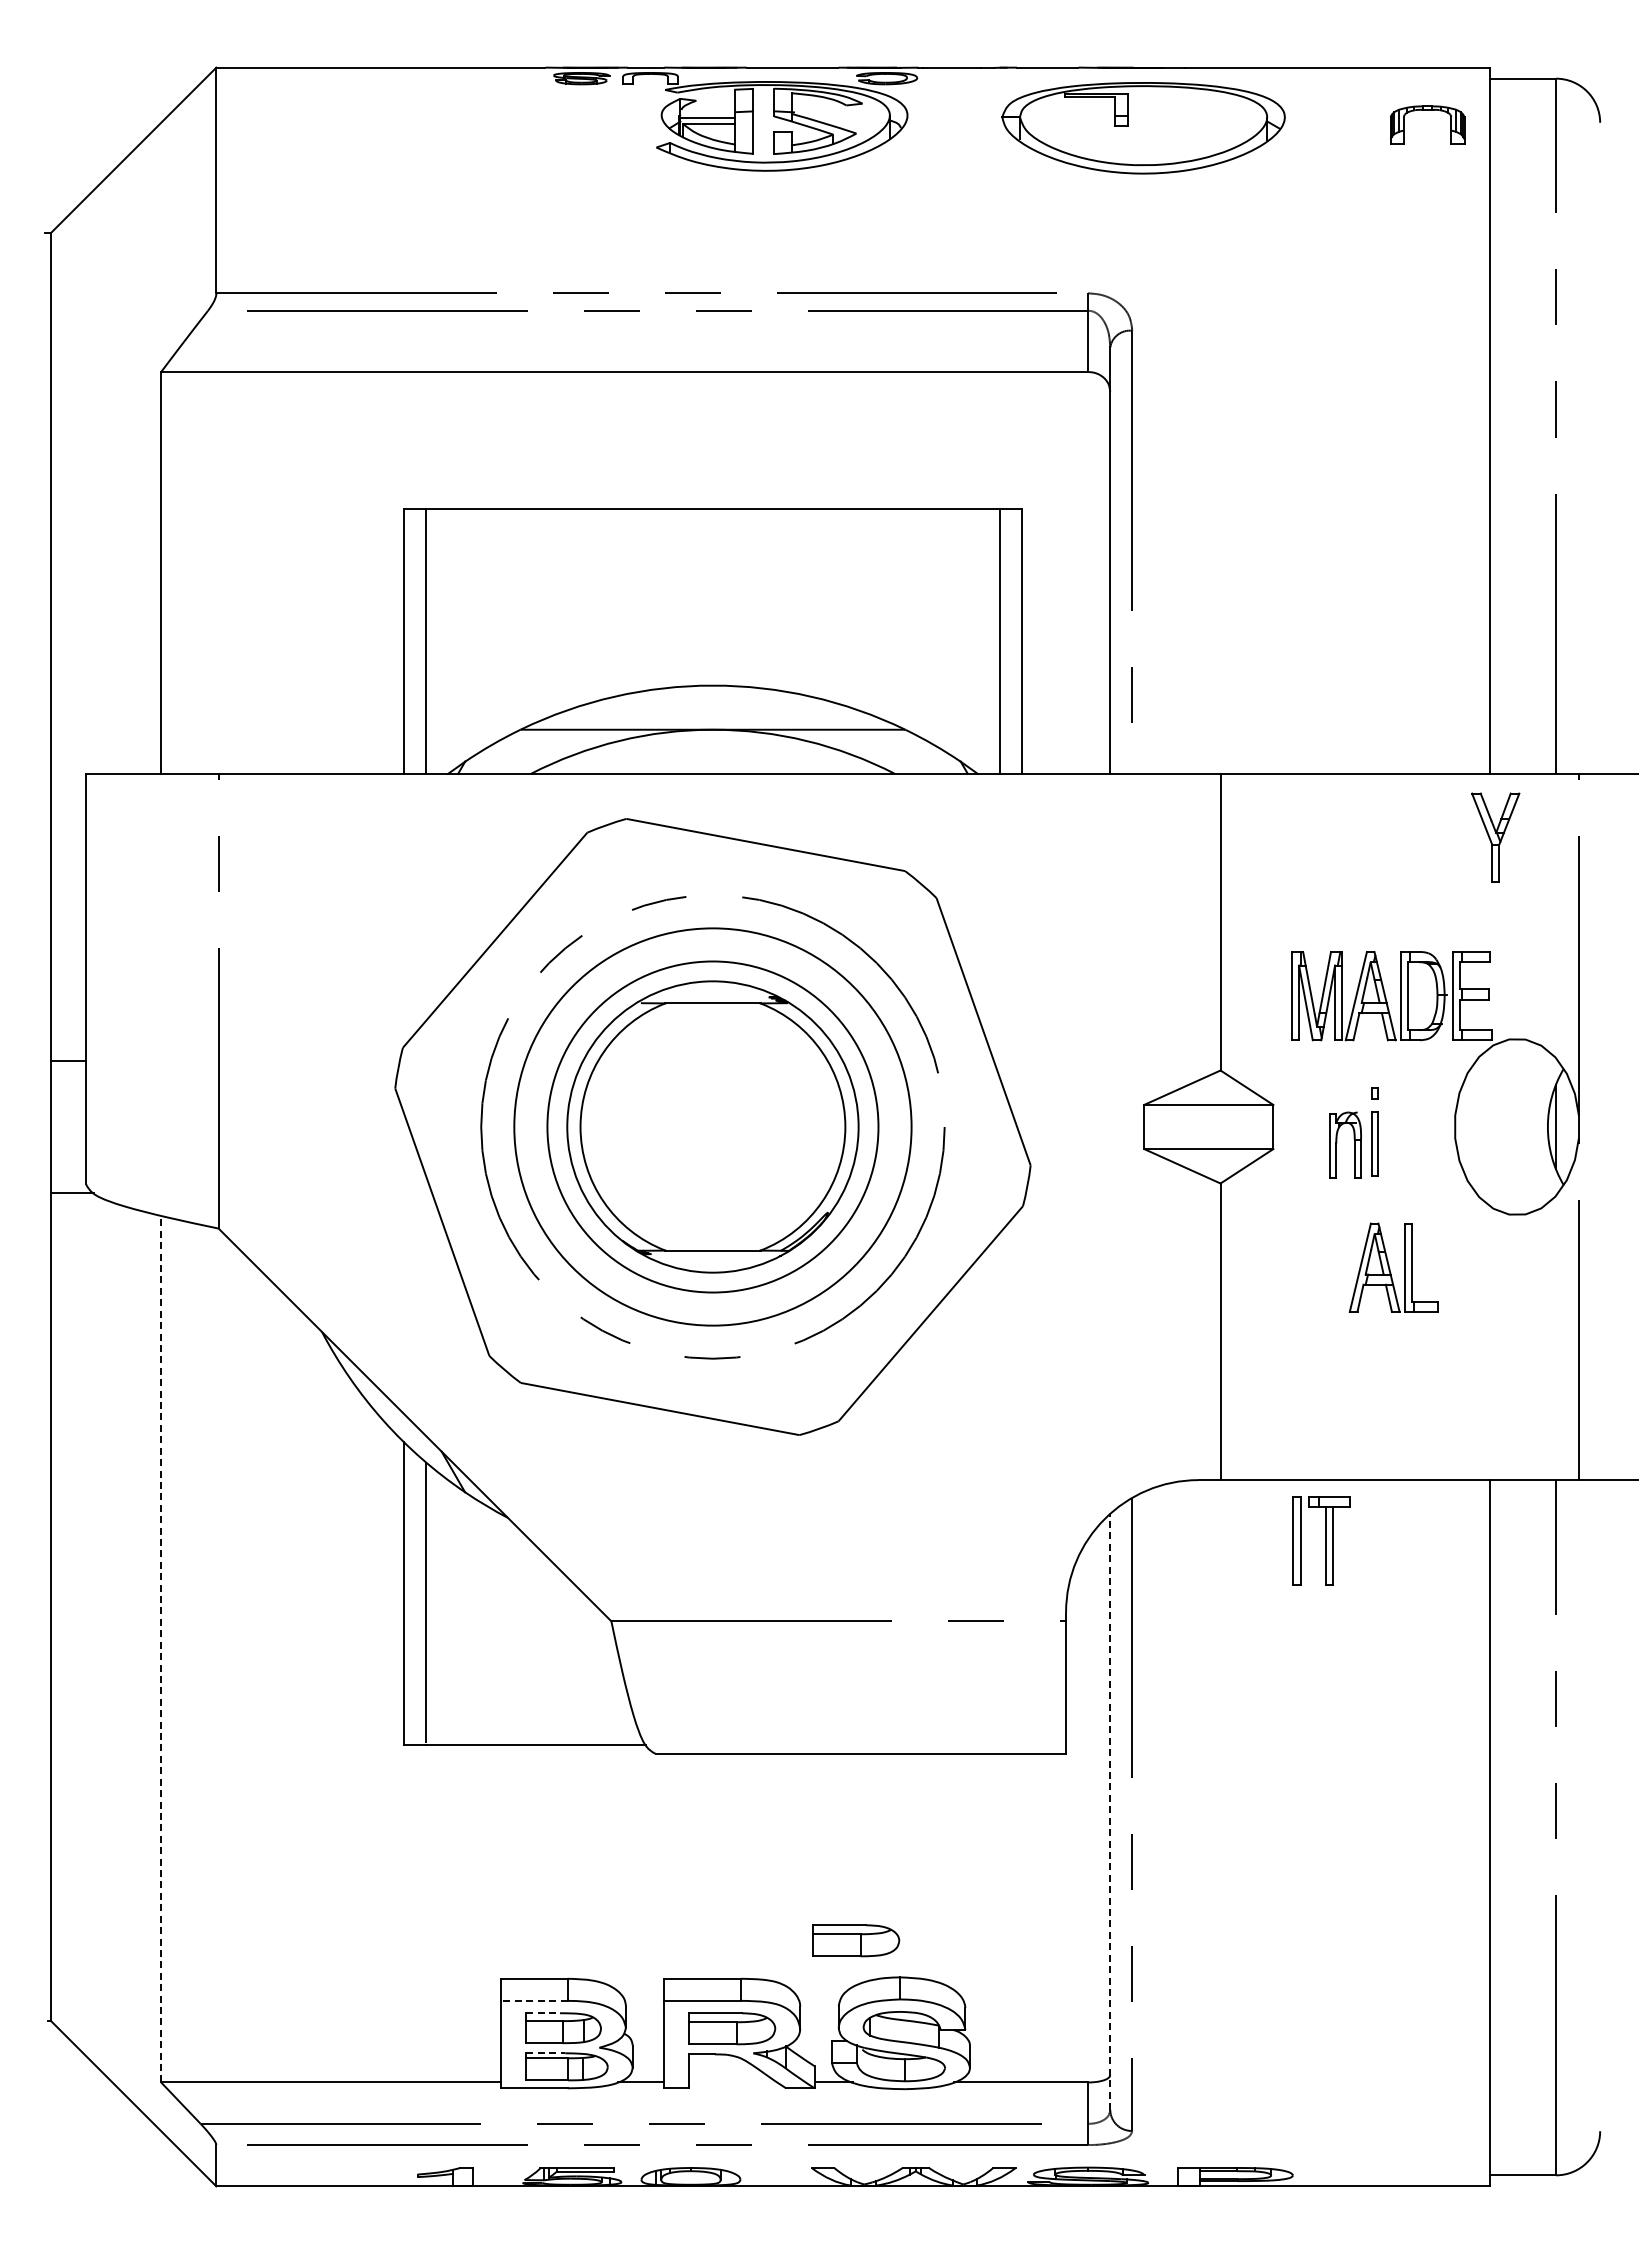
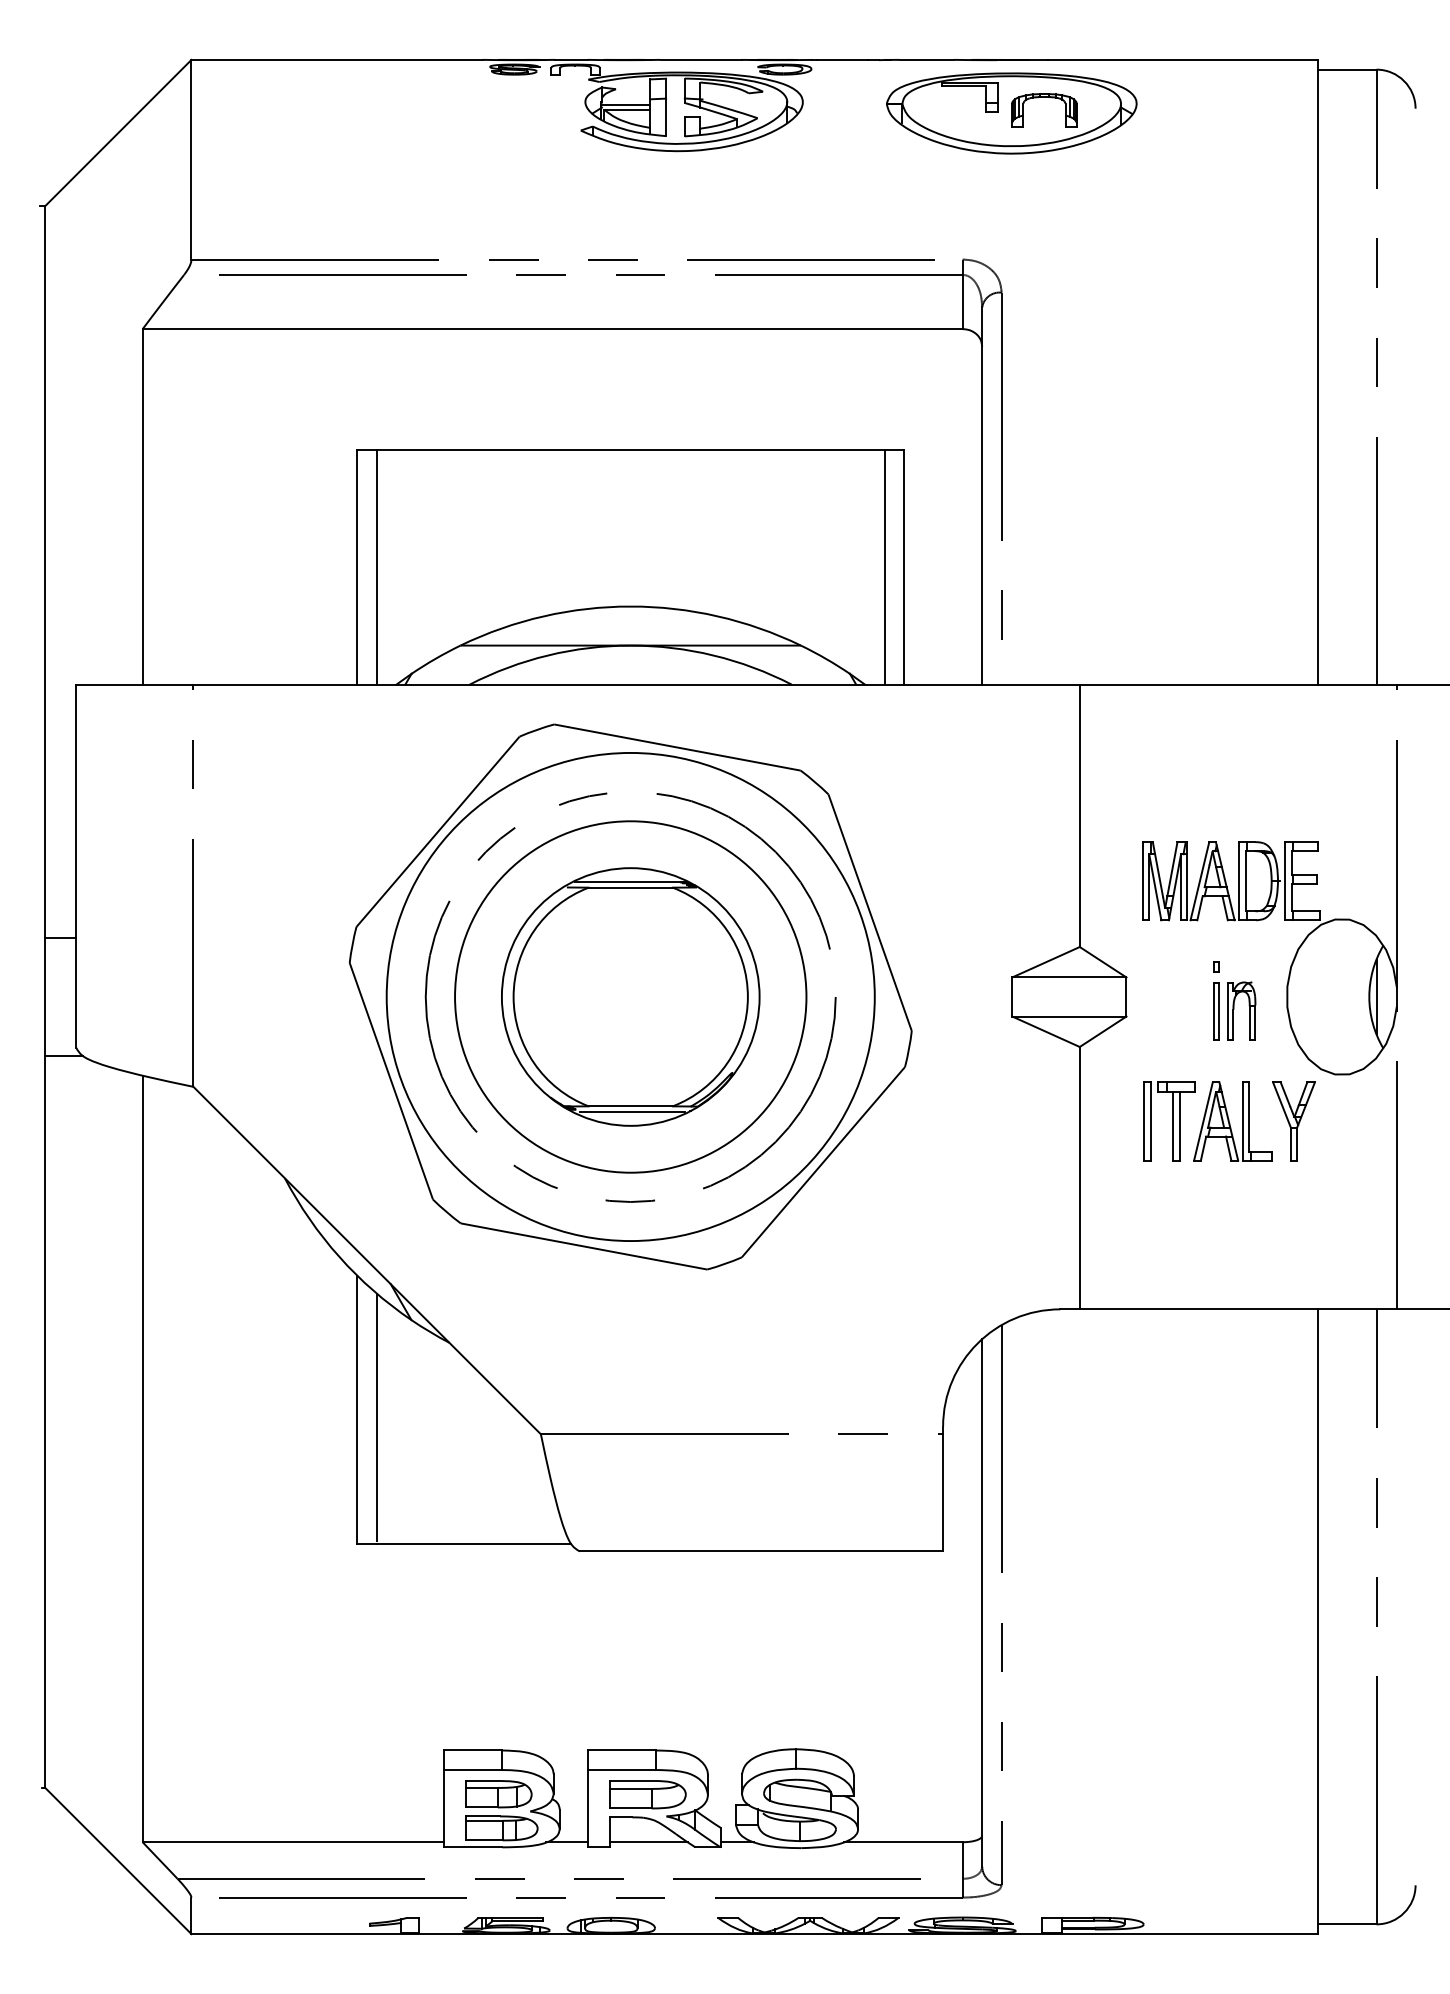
part: (1427, 110) -> (1044, 97), moved
part: (1495, 837) -> (1293, 1121), moved
line: (709, 996) -> (627, 881), added
circle: (712, 1126) -> (630, 996), size x1.67
part: (1337, 1143) -> (1234, 1009), moved
line: (714, 1257) -> (632, 1112), added
part: (1321, 1540) -> (1169, 1121), moved
line: (161, 1648) -> (142, 1458), dashed -> solid
line: (1110, 1811) -> (982, 1602), dashed -> solid
part: (856, 1940) -> (757, 1716), removed
line: (533, 2000) -> (472, 1769), dashed -> solid
line: (543, 2013) -> (480, 1781), dashed -> solid
line: (546, 2053) -> (483, 1816), dashed -> solid
line: (733, 2082) -> (648, 1842), added

